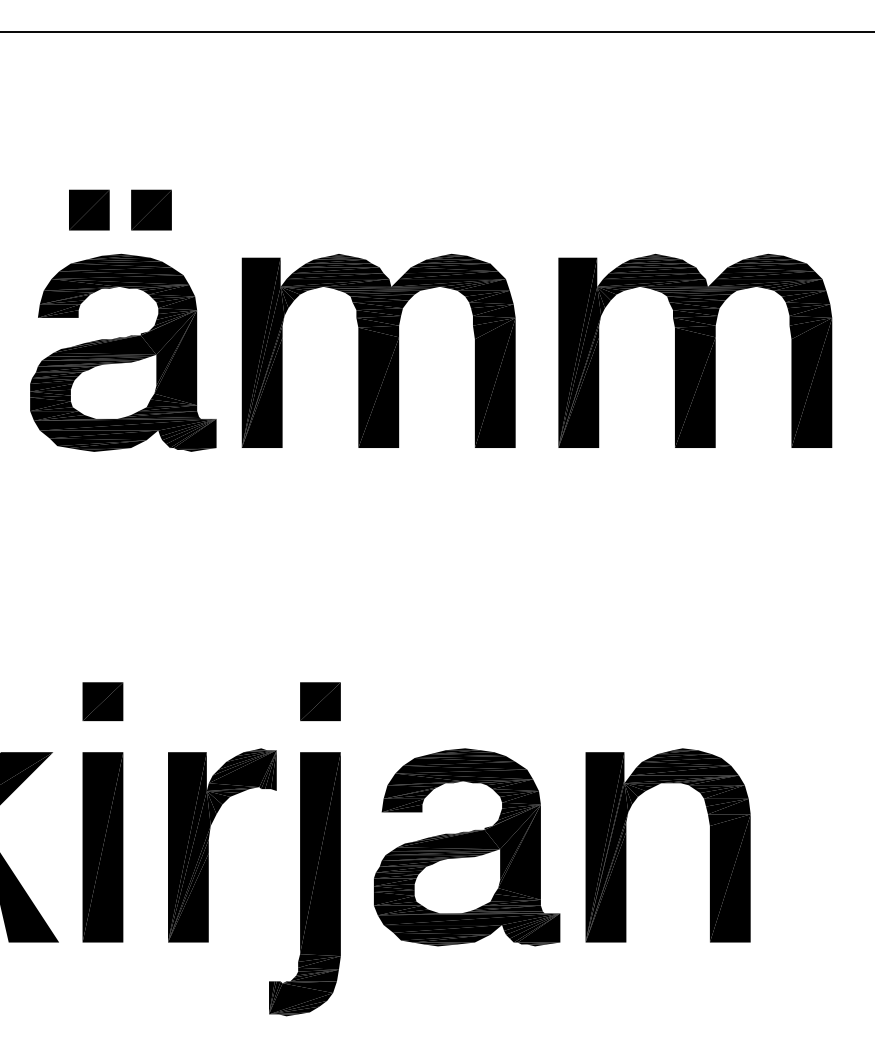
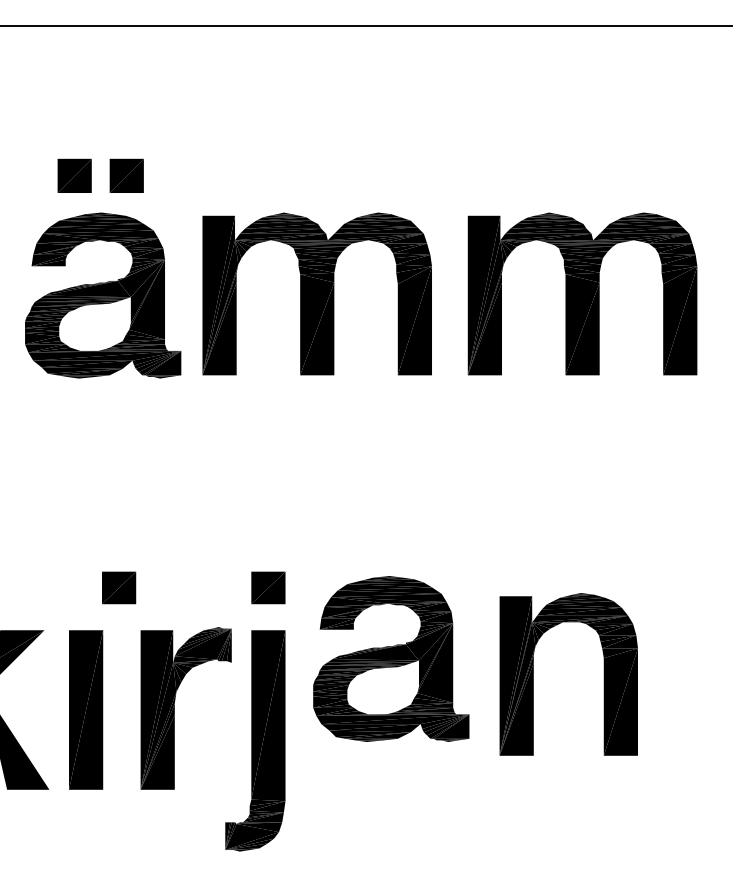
part: (103, 701) -> (119, 587), moved
part: (626, 845) -> (533, 674), moved
part: (467, 846) -> (391, 658), moved

